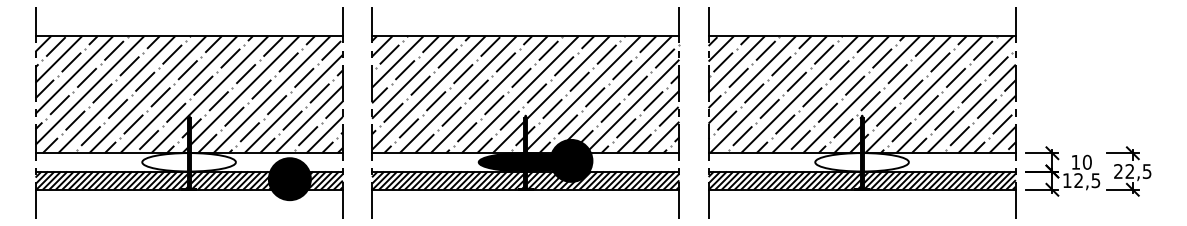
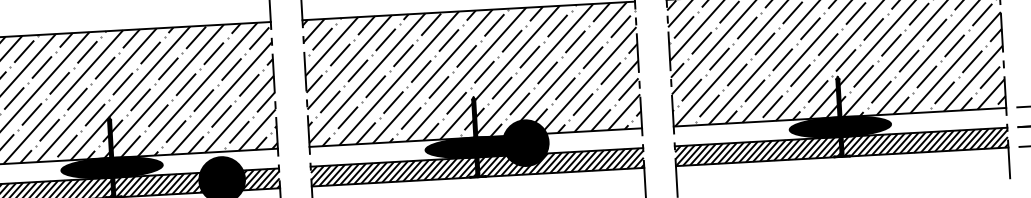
fill: (188, 162) -> (111, 168), added
fill: (861, 162) -> (839, 127), added

